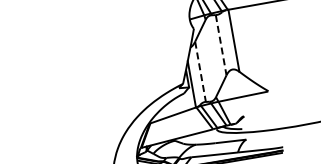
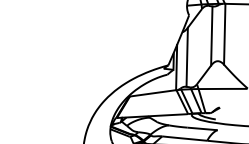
line: (221, 45) -> (212, 36), dashed -> solid
line: (200, 71) -> (187, 56), dashed -> solid

